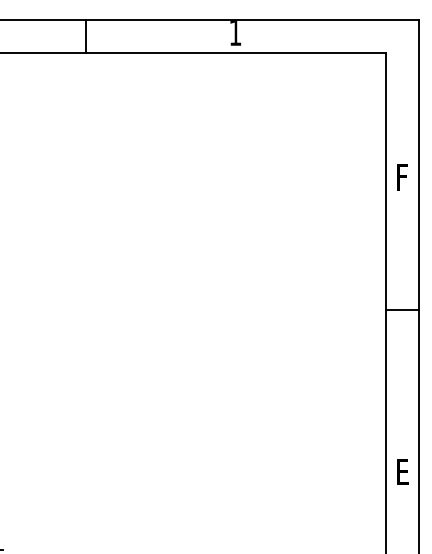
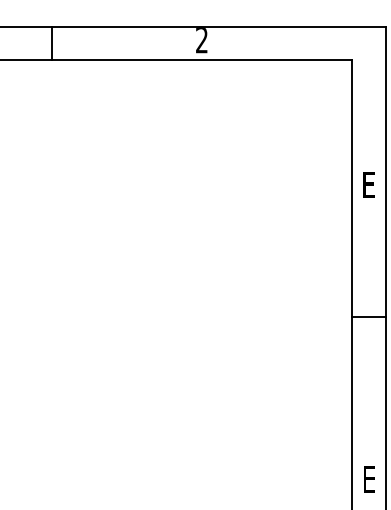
text: (235, 31) -> (201, 38), 1 -> 2
text: (403, 178) -> (369, 185), F -> E

